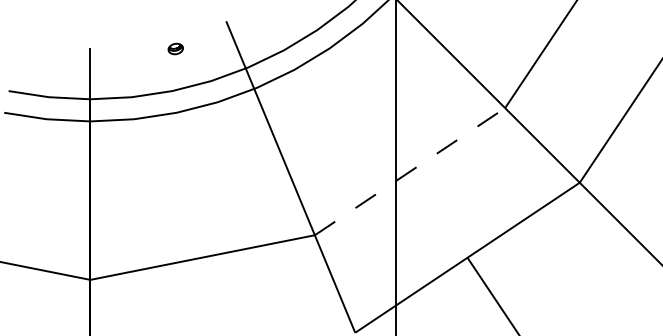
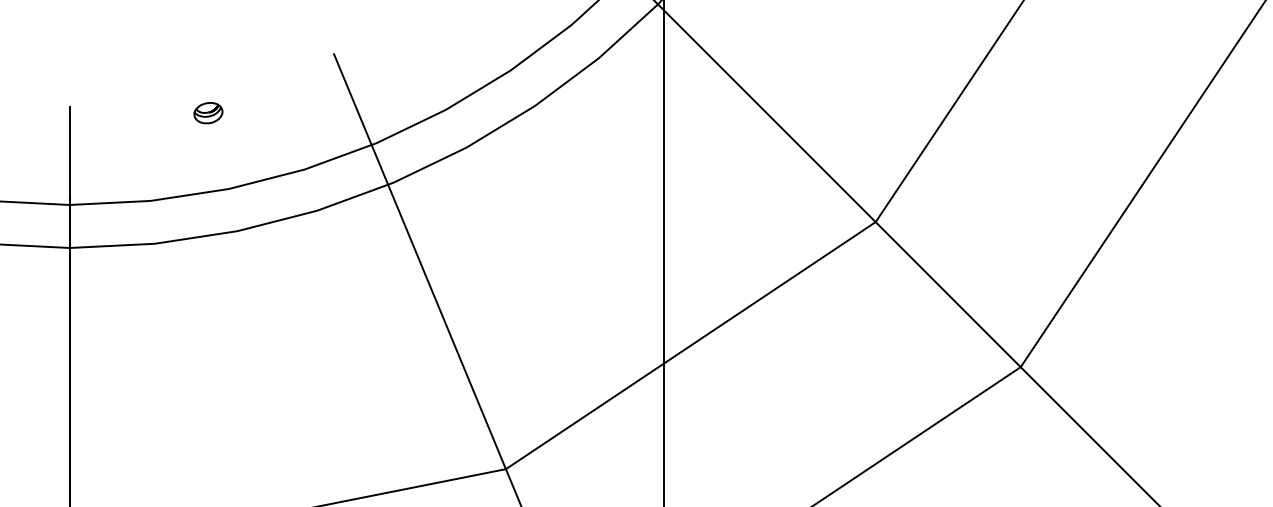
part: (175, 48) -> (207, 112), moved
line: (410, 171) -> (691, 345), dashed -> solid

